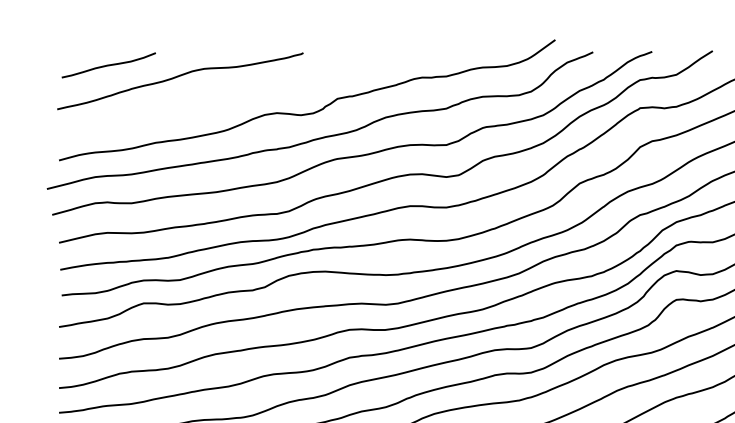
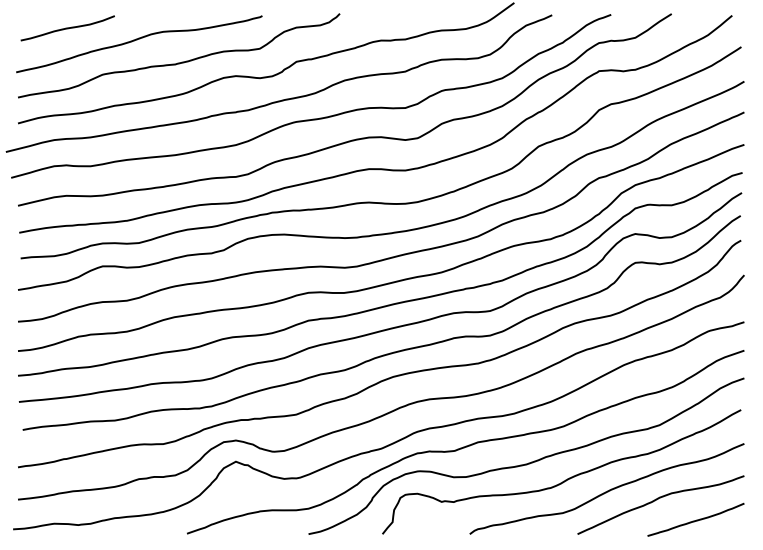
curve: (223, 98) -> (182, 61), added

